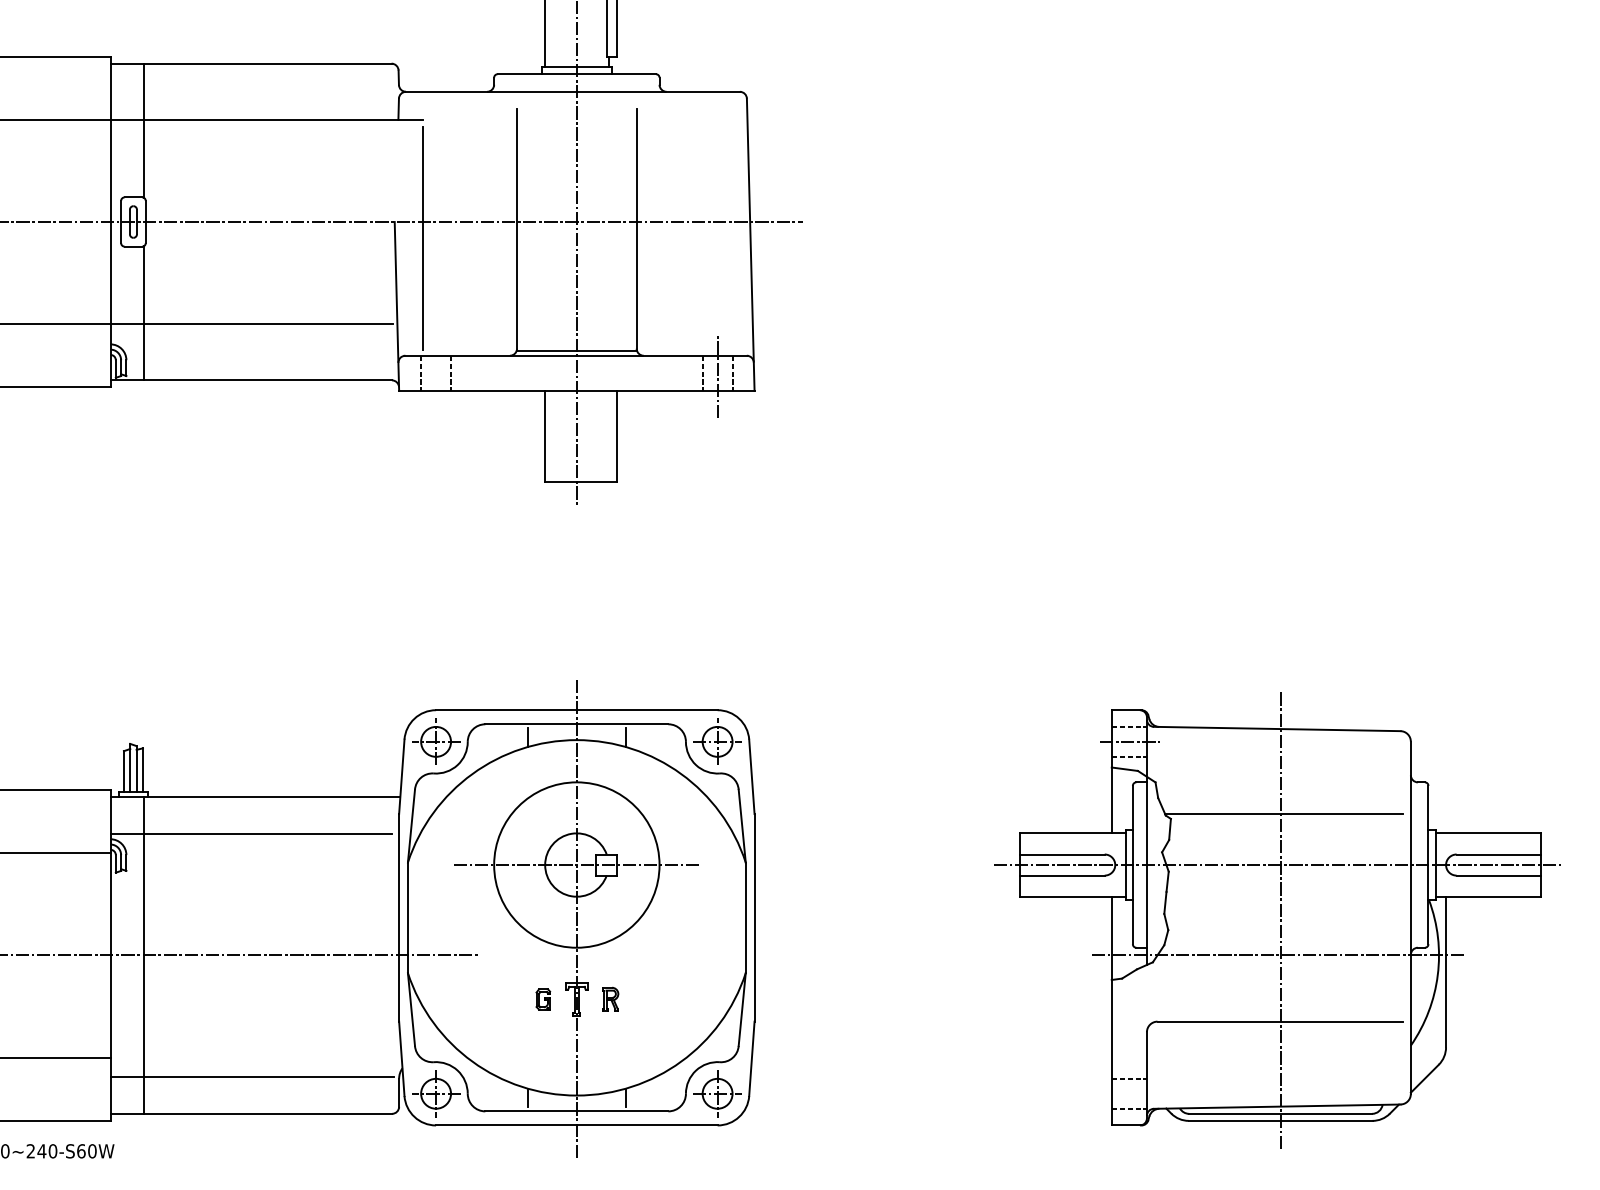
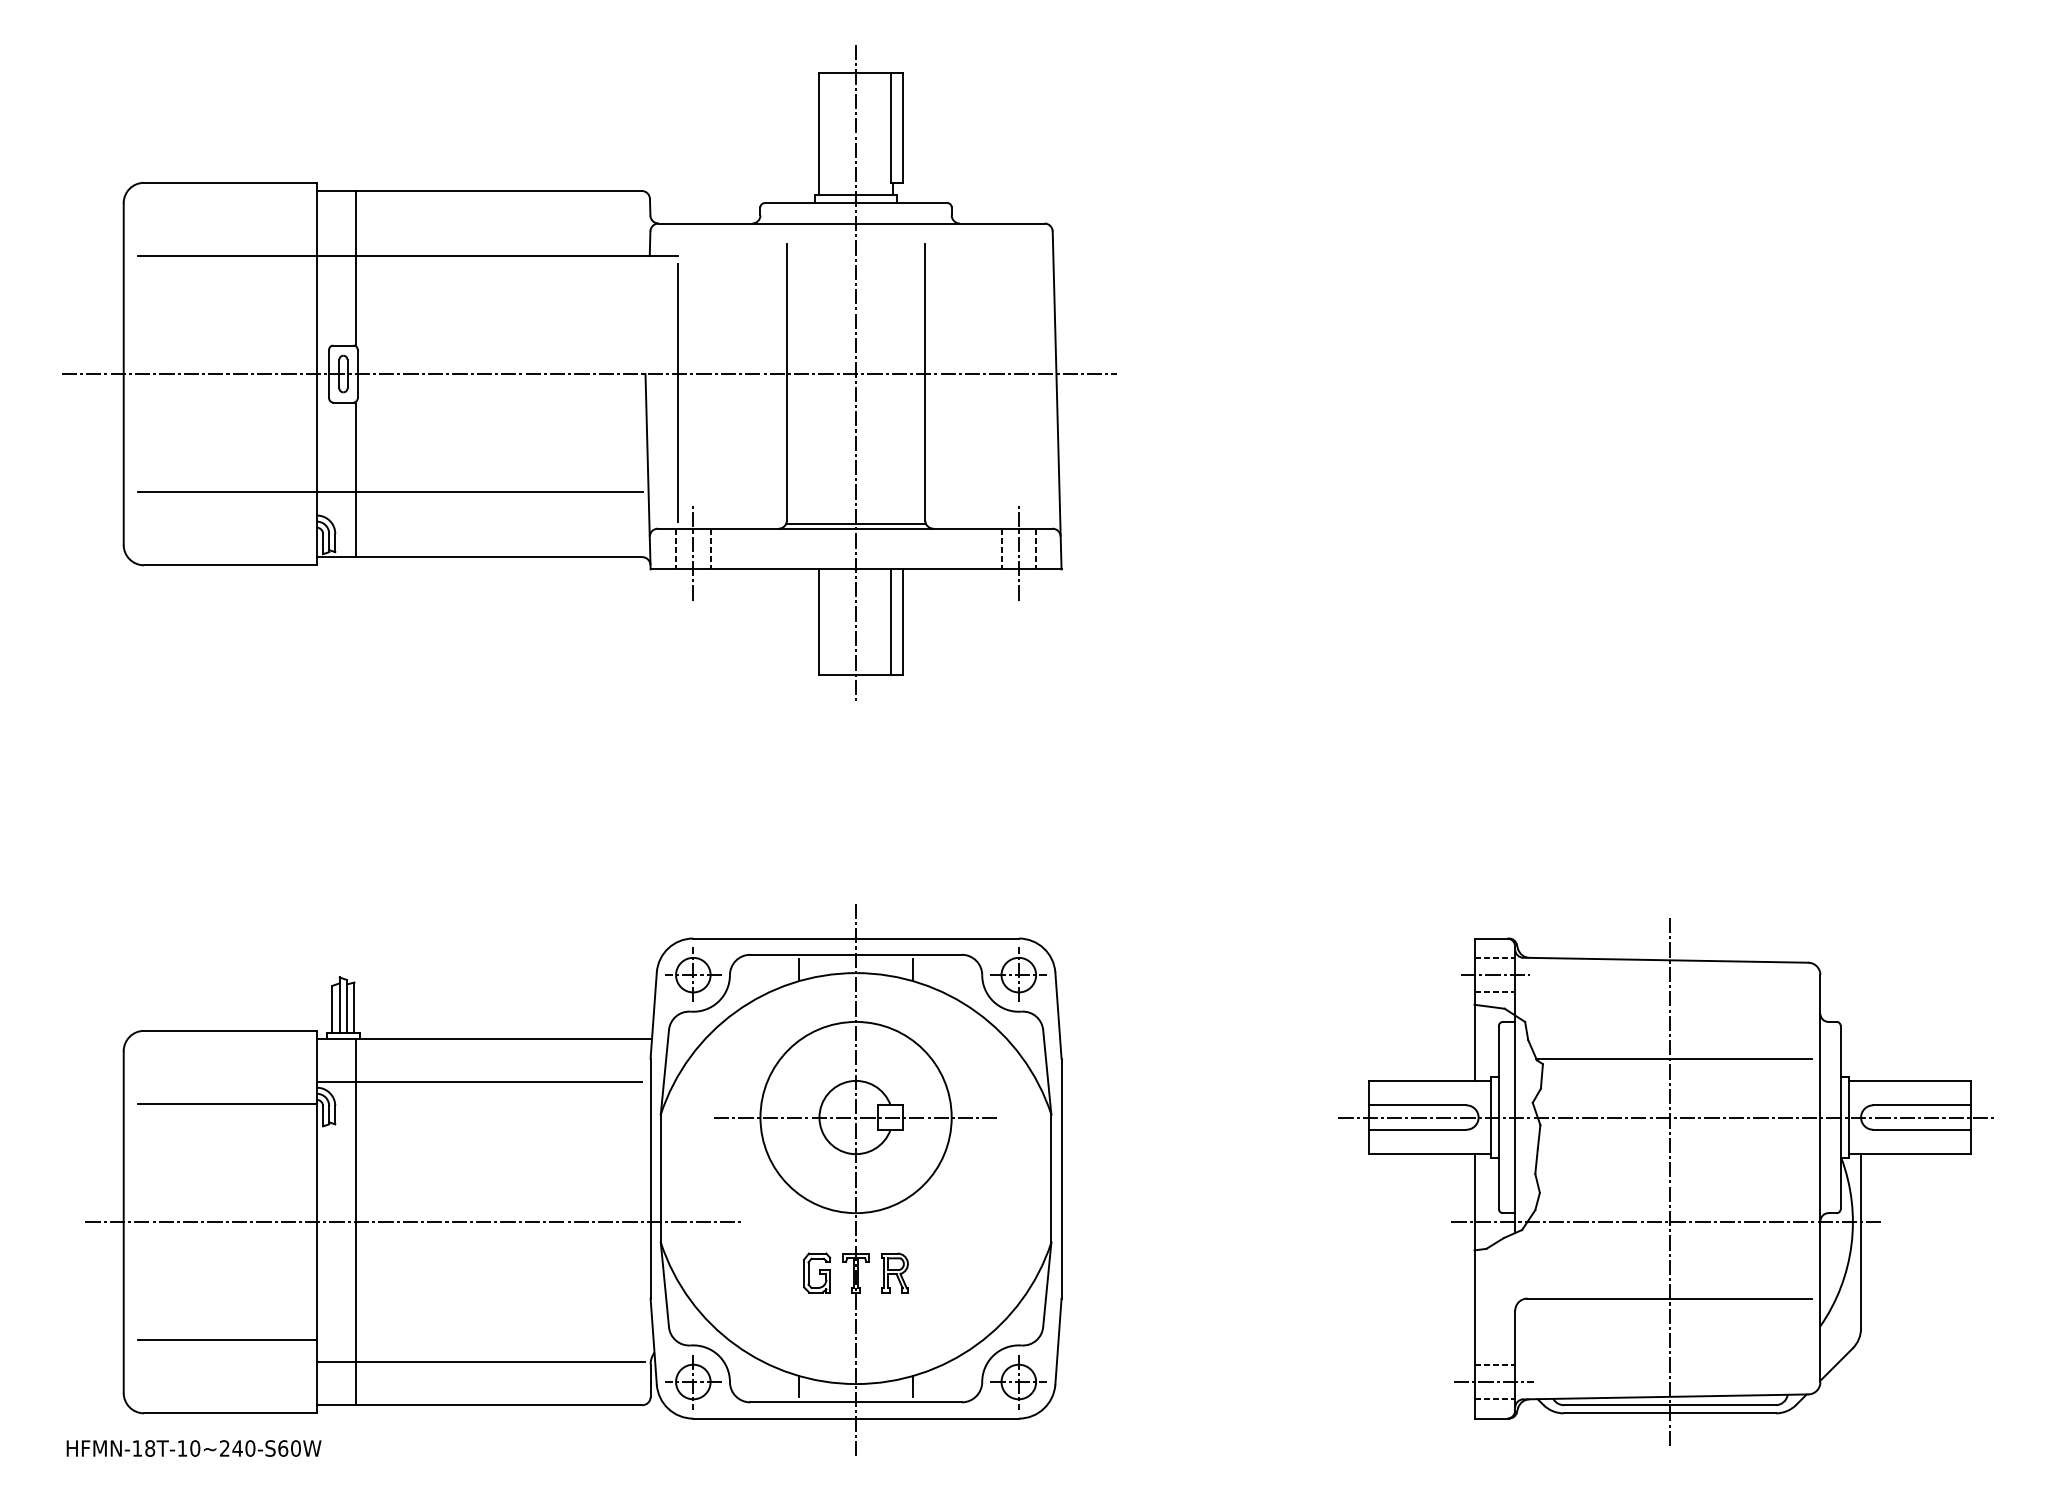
line: (436, 375) -> (693, 551), added
line: (606, 436) -> (890, 622), added
part: (543, 999) -> (817, 1272), size x1.67
part: (610, 999) -> (894, 1272), size x1.43
line: (1128, 1094) -> (1493, 1382), added

